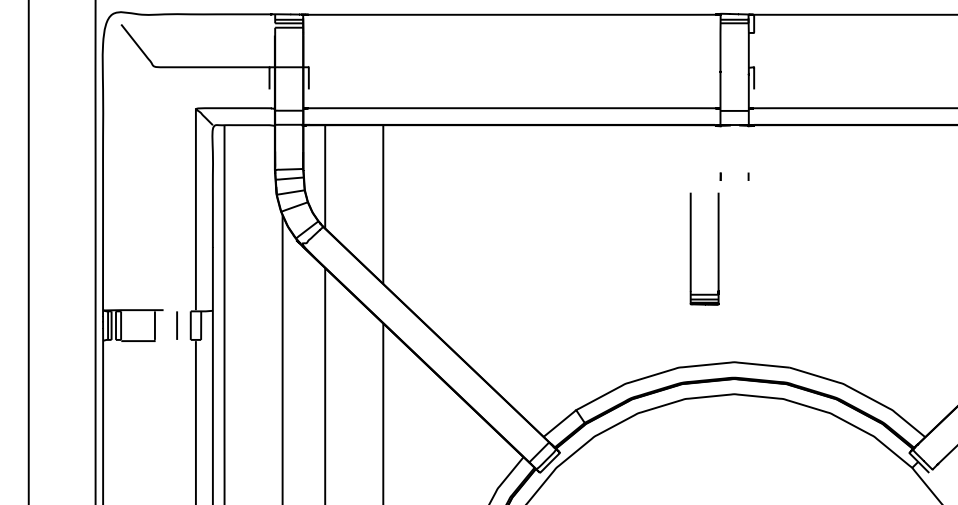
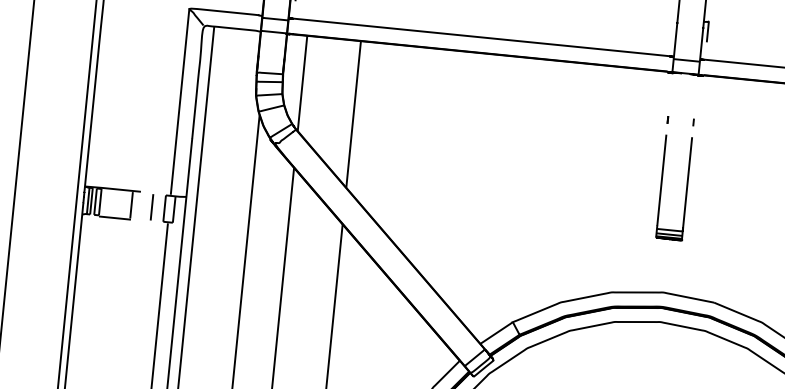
part: (691, 248) -> (661, 186), moved

